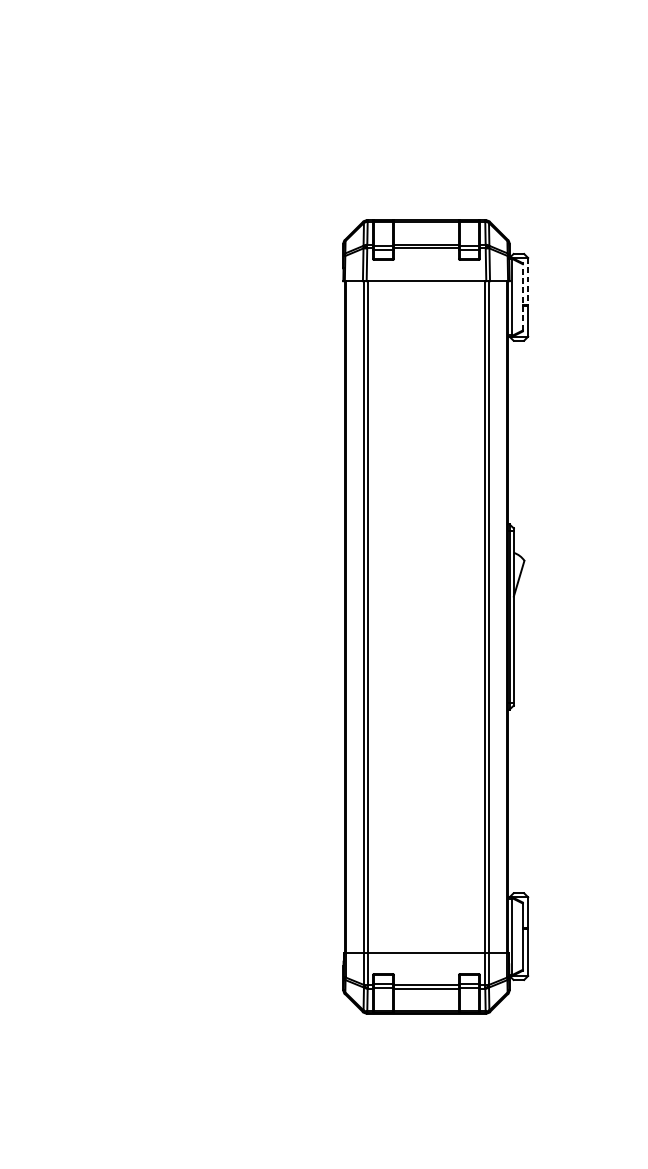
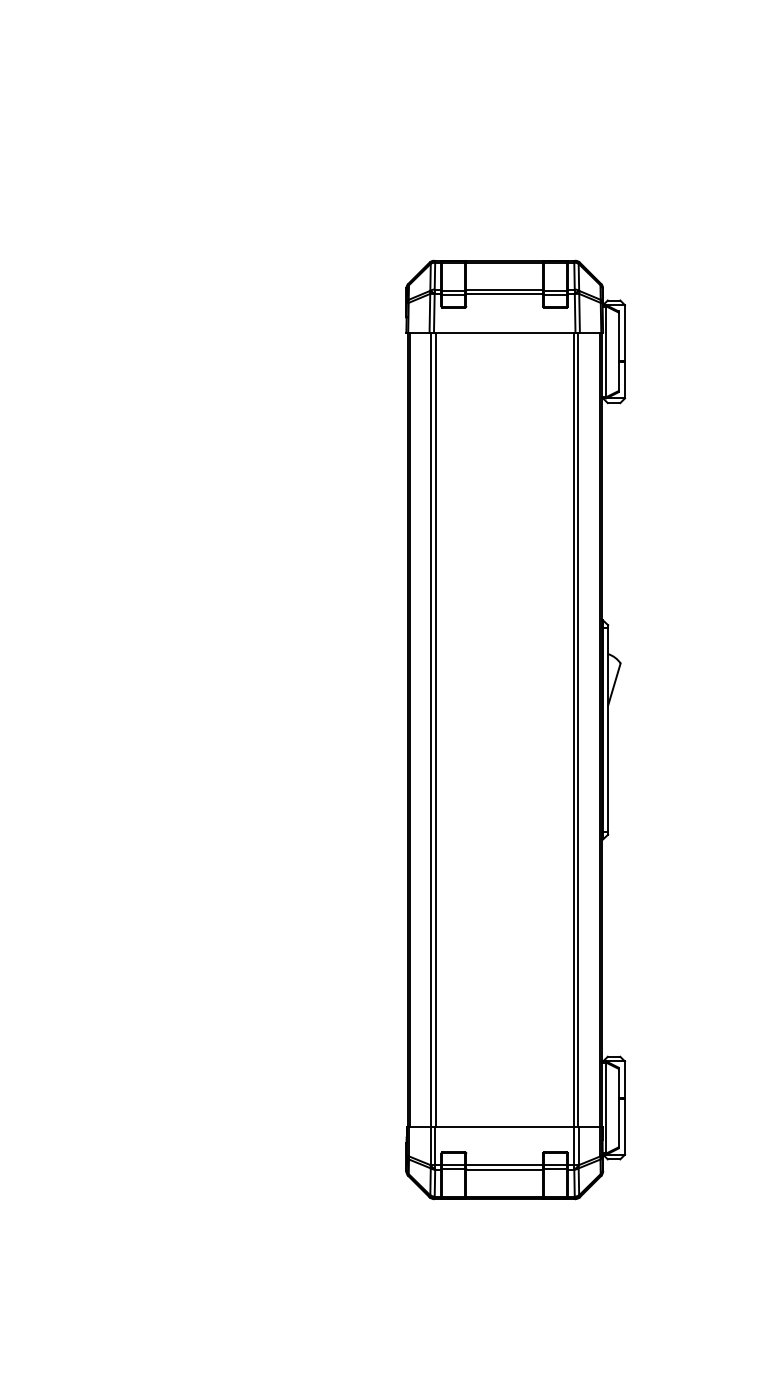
line: (528, 281) -> (625, 333), dashed -> solid
line: (522, 297) -> (618, 351), dashed -> solid

